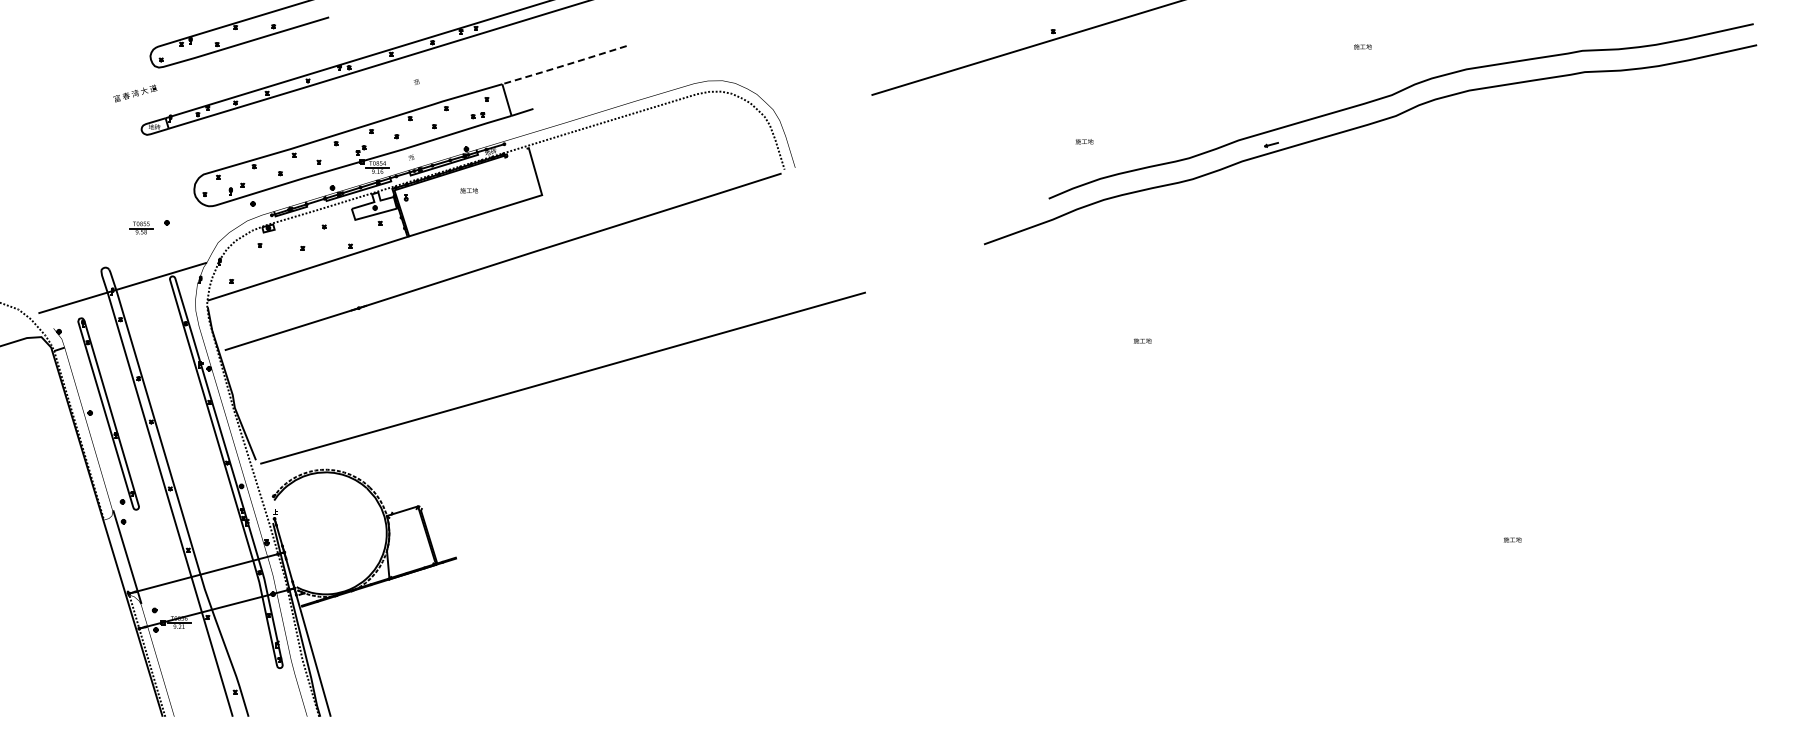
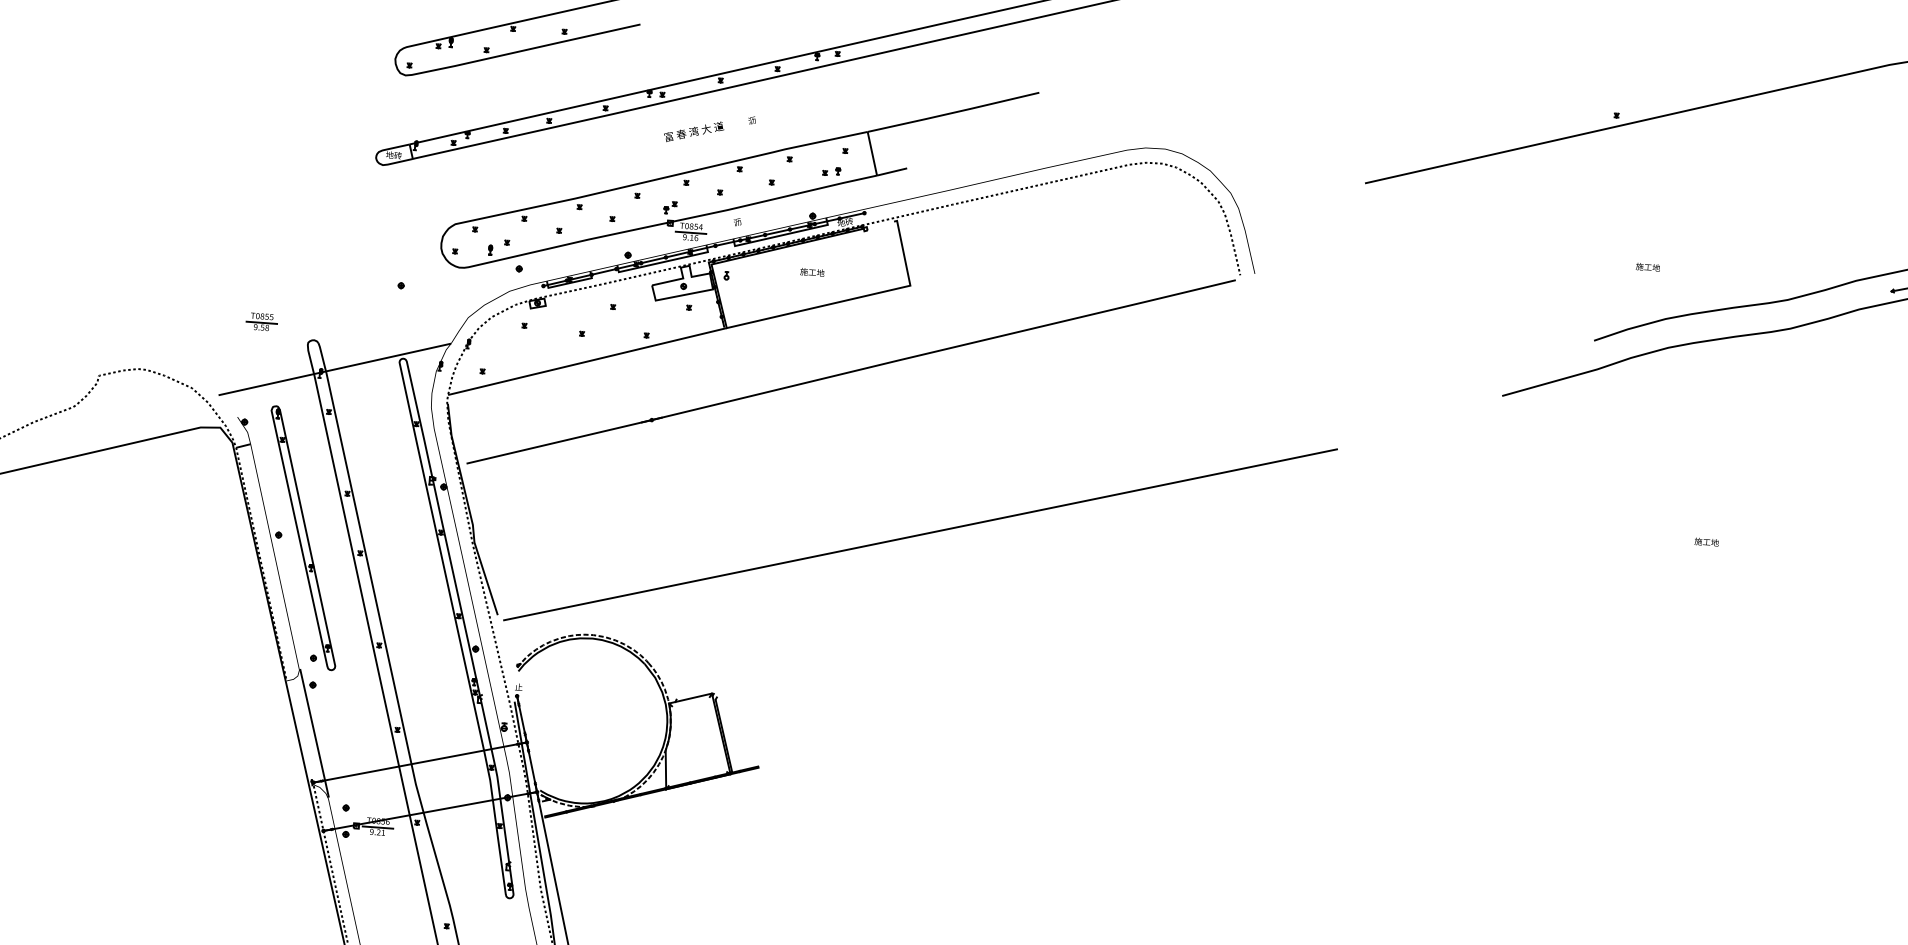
line: (564, 65) -> (953, 112), dashed -> solid
text: (135, 93) -> (694, 131), moved
part: (141, 227) -> (262, 321), moved

